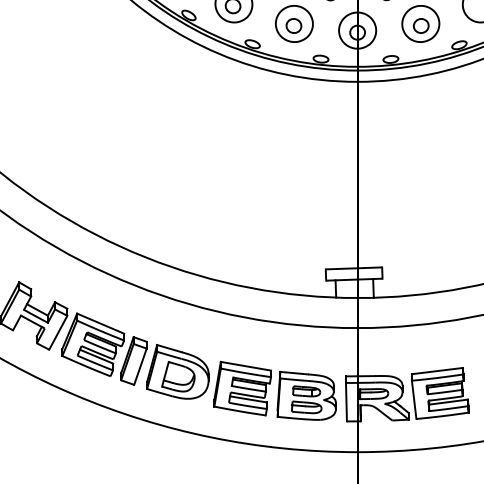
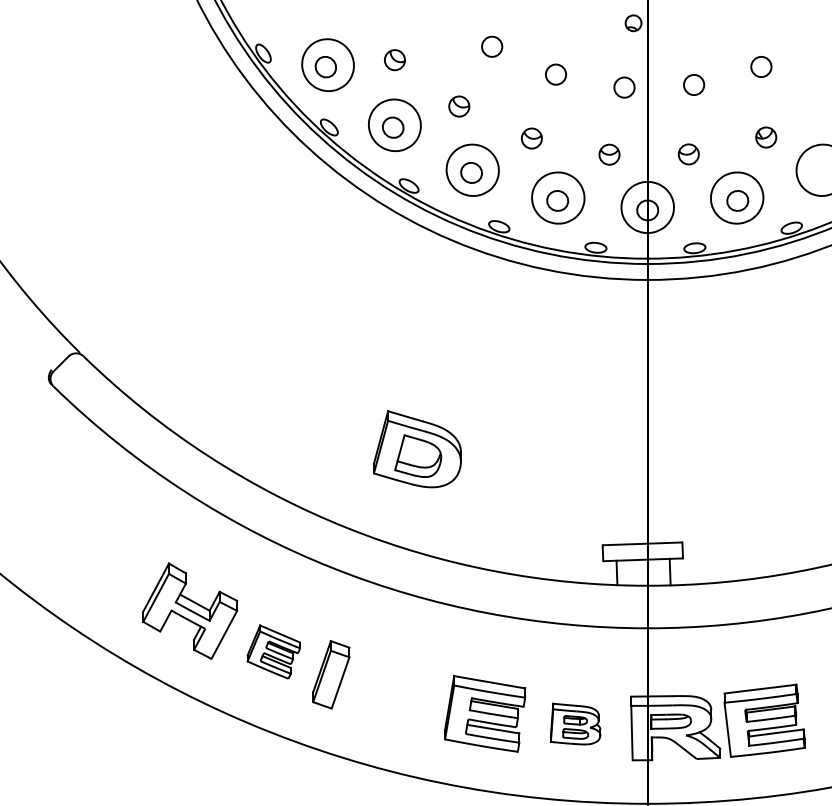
part: (93, 344) -> (273, 651), size x0.6
part: (177, 372) -> (417, 449), moved
part: (306, 395) -> (575, 723), size x0.6

